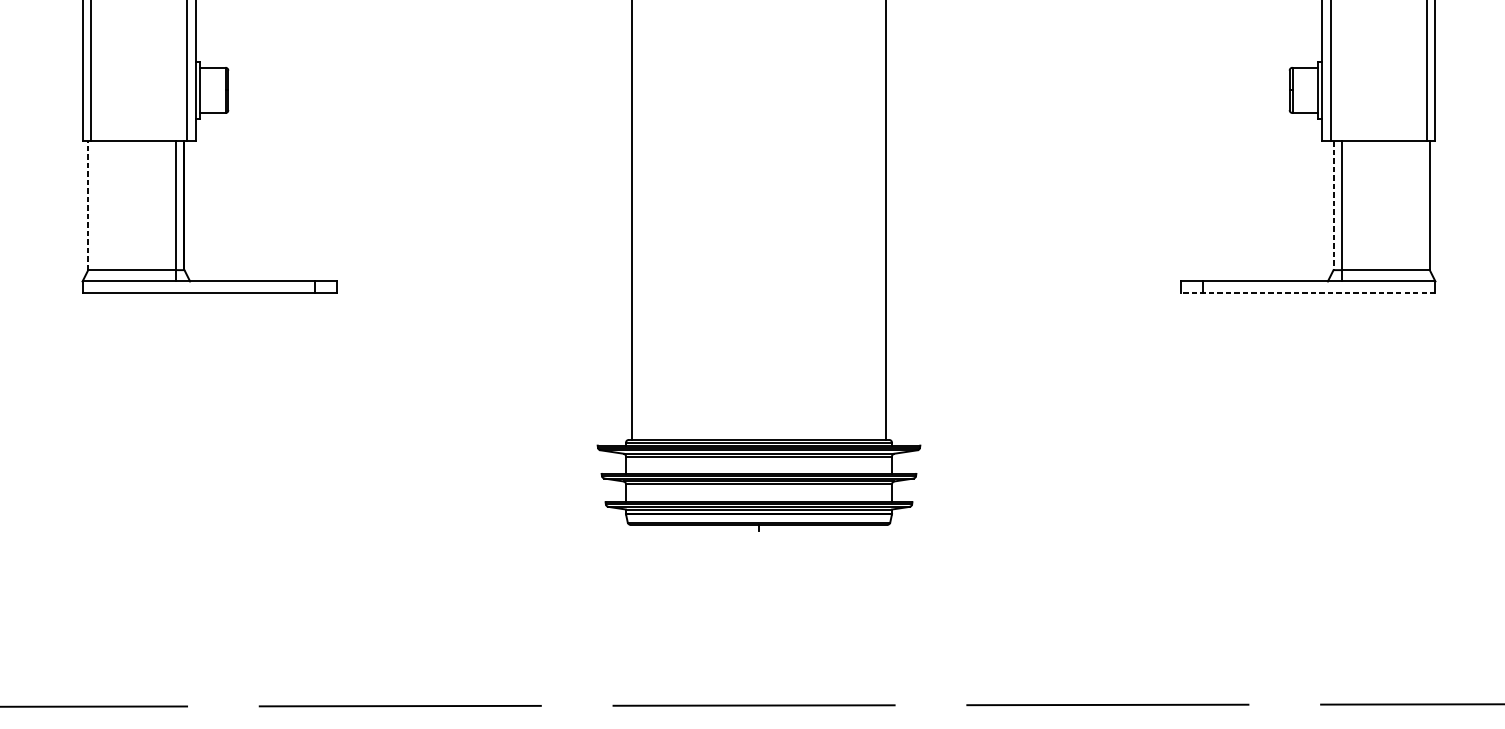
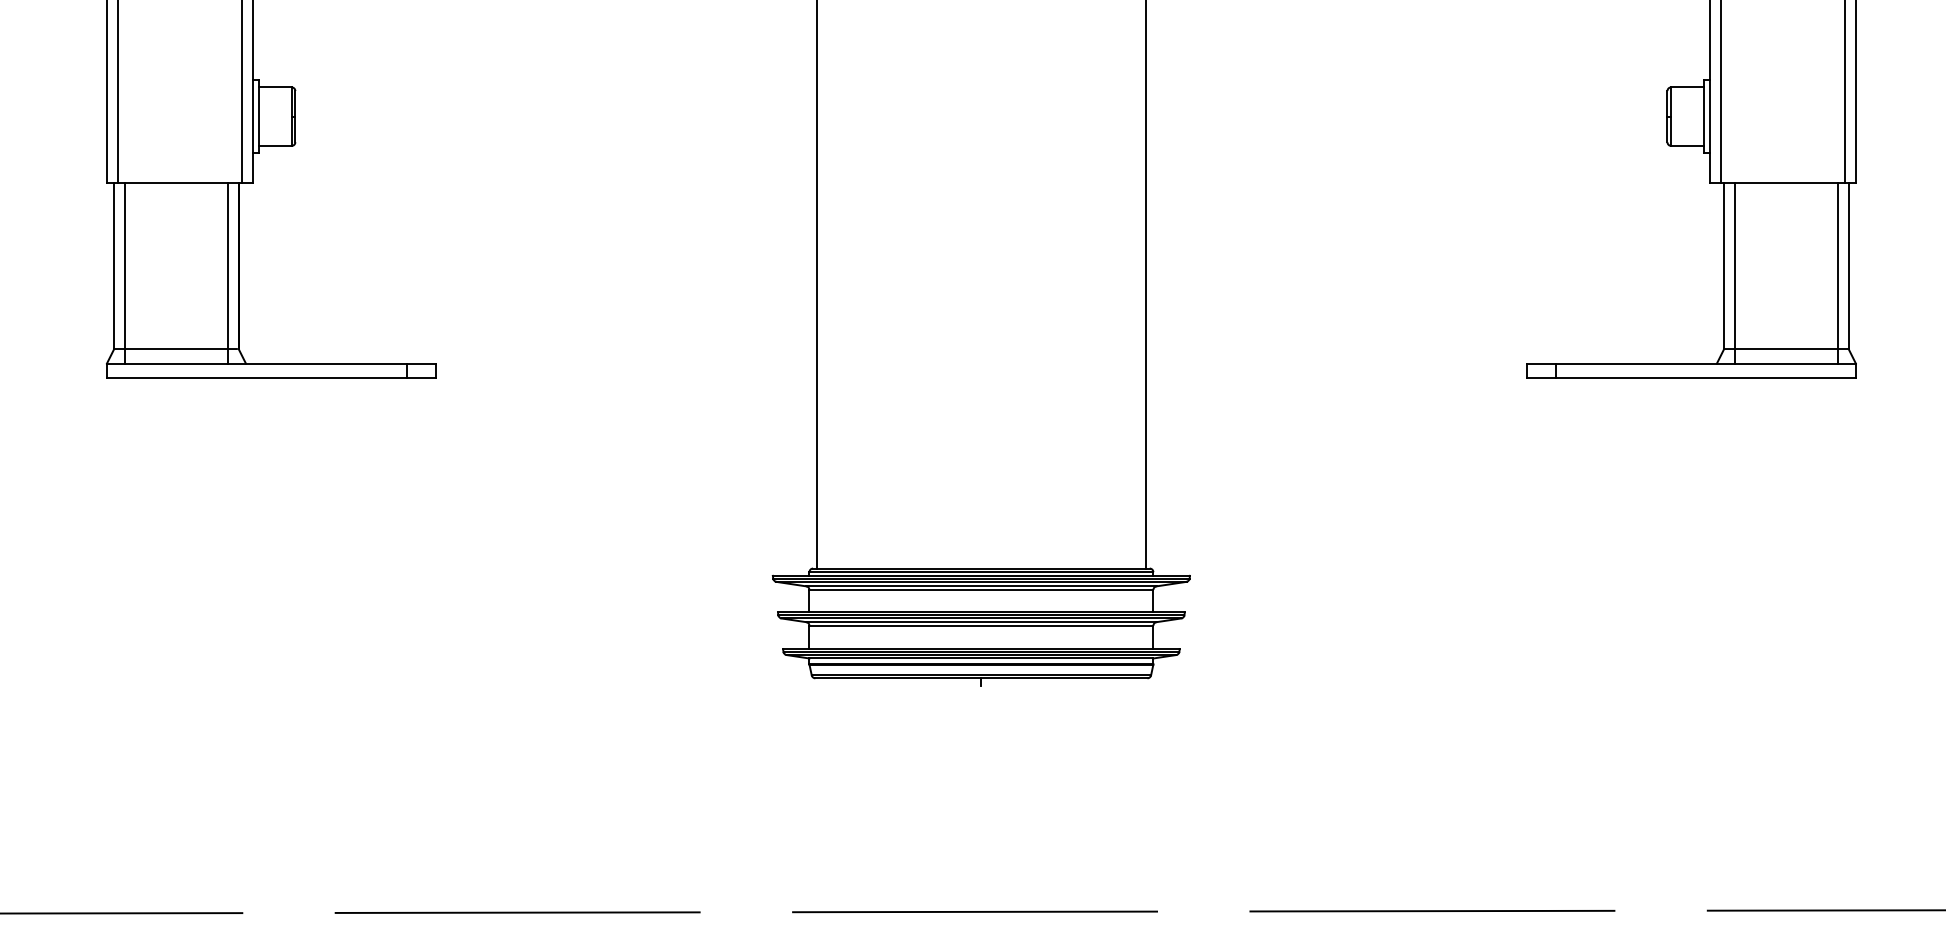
line: (88, 205) -> (114, 265), dashed -> solid
line: (1333, 206) -> (1724, 266), dashed -> solid
line: (96, 210) -> (125, 272), added
line: (1421, 210) -> (1837, 272), added
line: (1308, 292) -> (1691, 378), dashed -> solid

